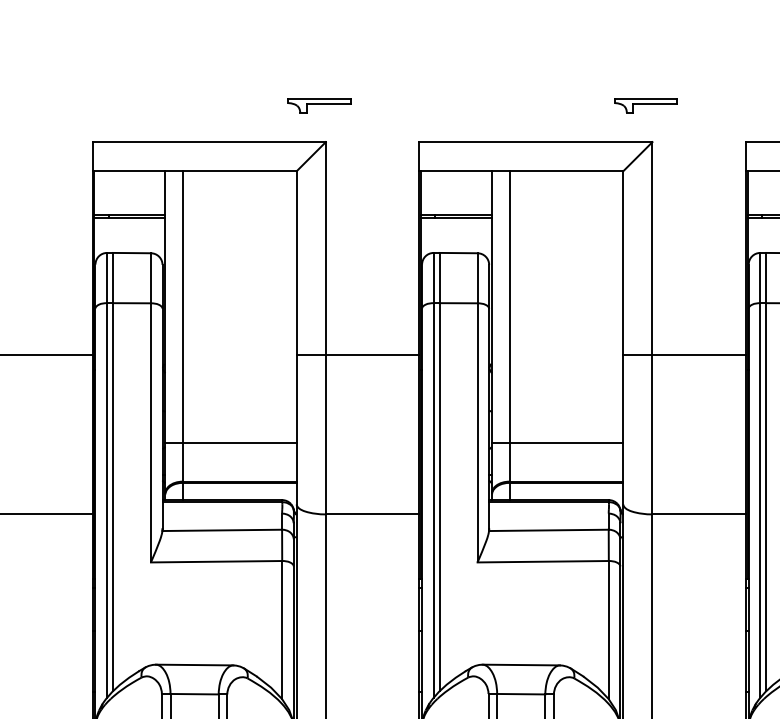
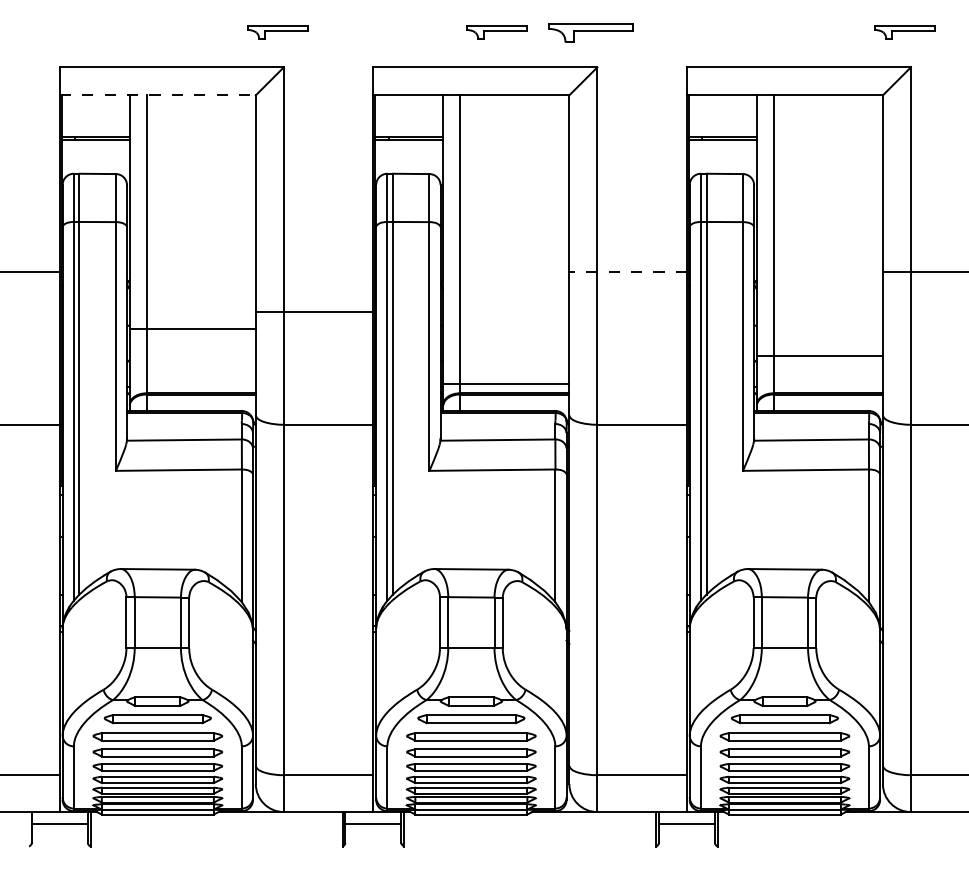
part: (547, 105) -> (496, 32), added
part: (645, 105) -> (590, 32), size x1.4
line: (194, 171) -> (157, 95), solid -> dashed
line: (357, 354) -> (314, 311), moved
line: (684, 354) -> (628, 271), solid -> dashed
line: (230, 443) -> (192, 329), moved
line: (557, 443) -> (506, 384), moved

